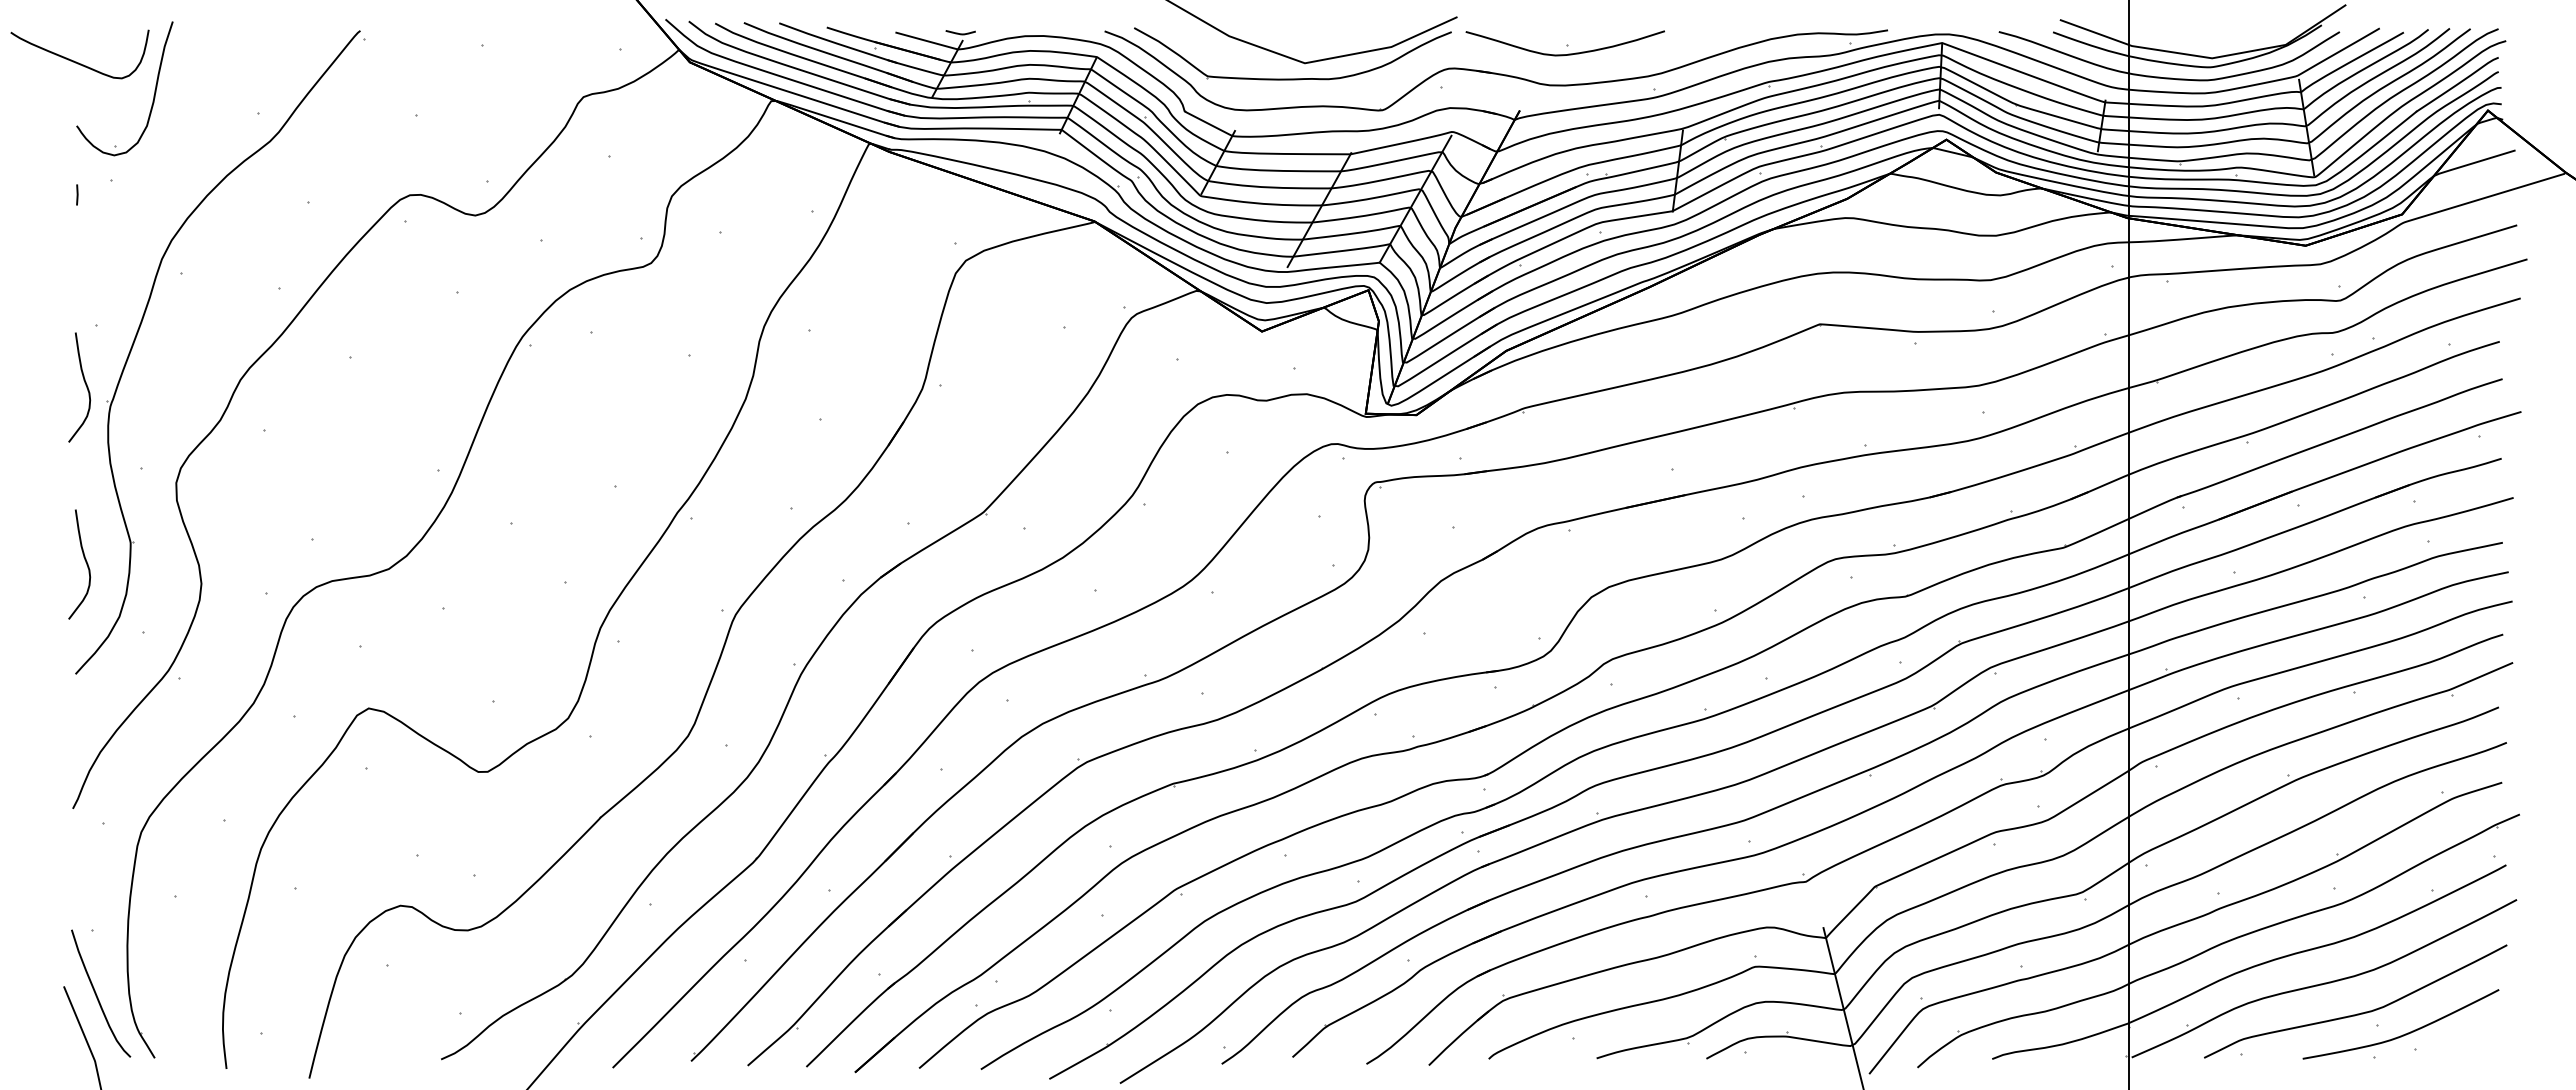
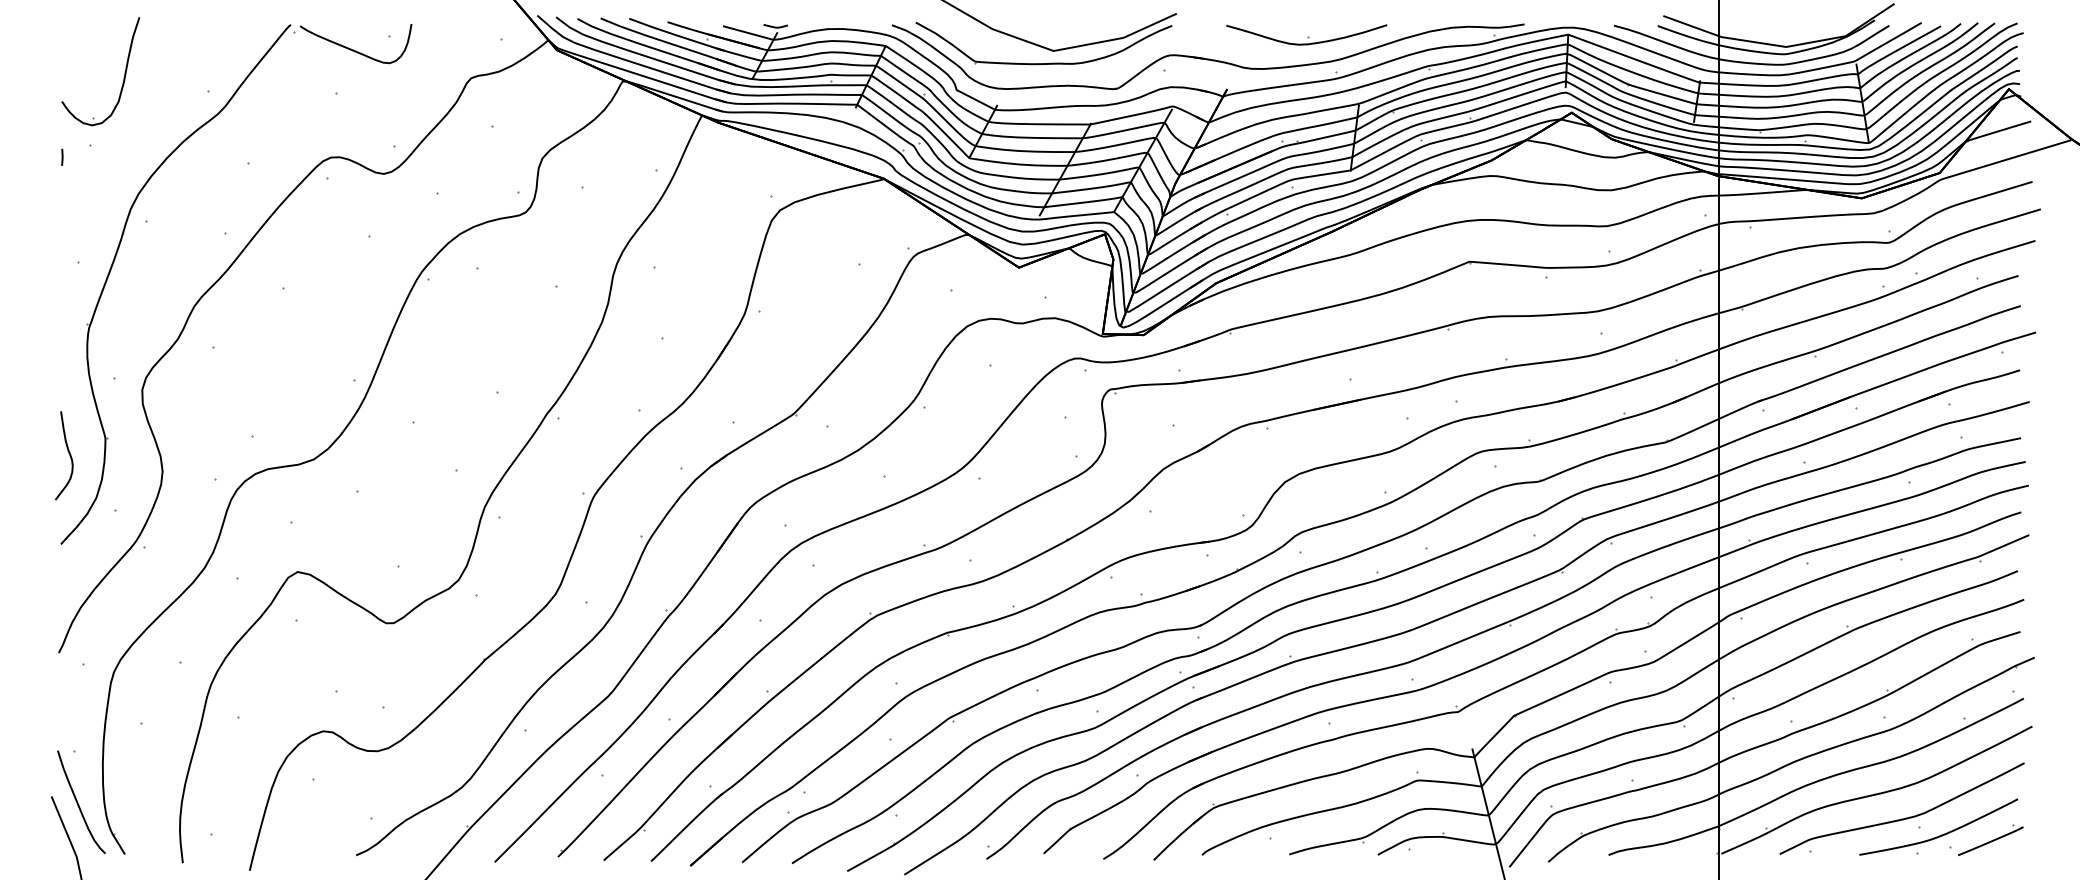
part: (1564, 43) -> (1306, 35), moved
curve: (76, 61) -> (353, 49), moved
curve: (85, 385) -> (68, 311), removed
part: (2464, 1040) -> (1990, 840), added

